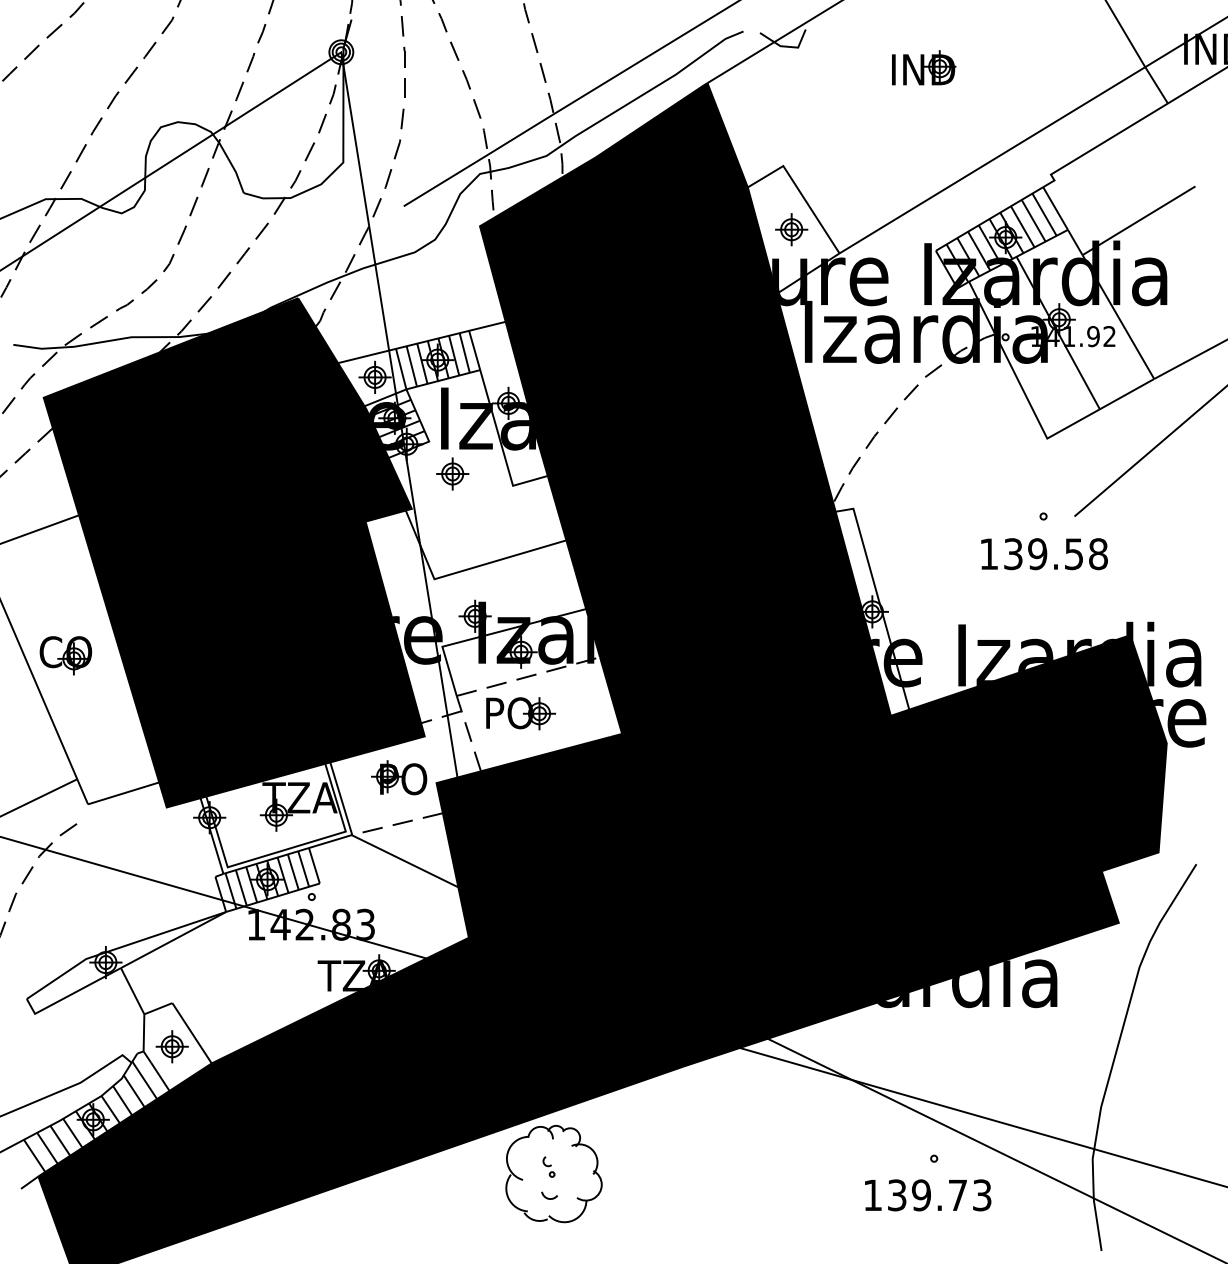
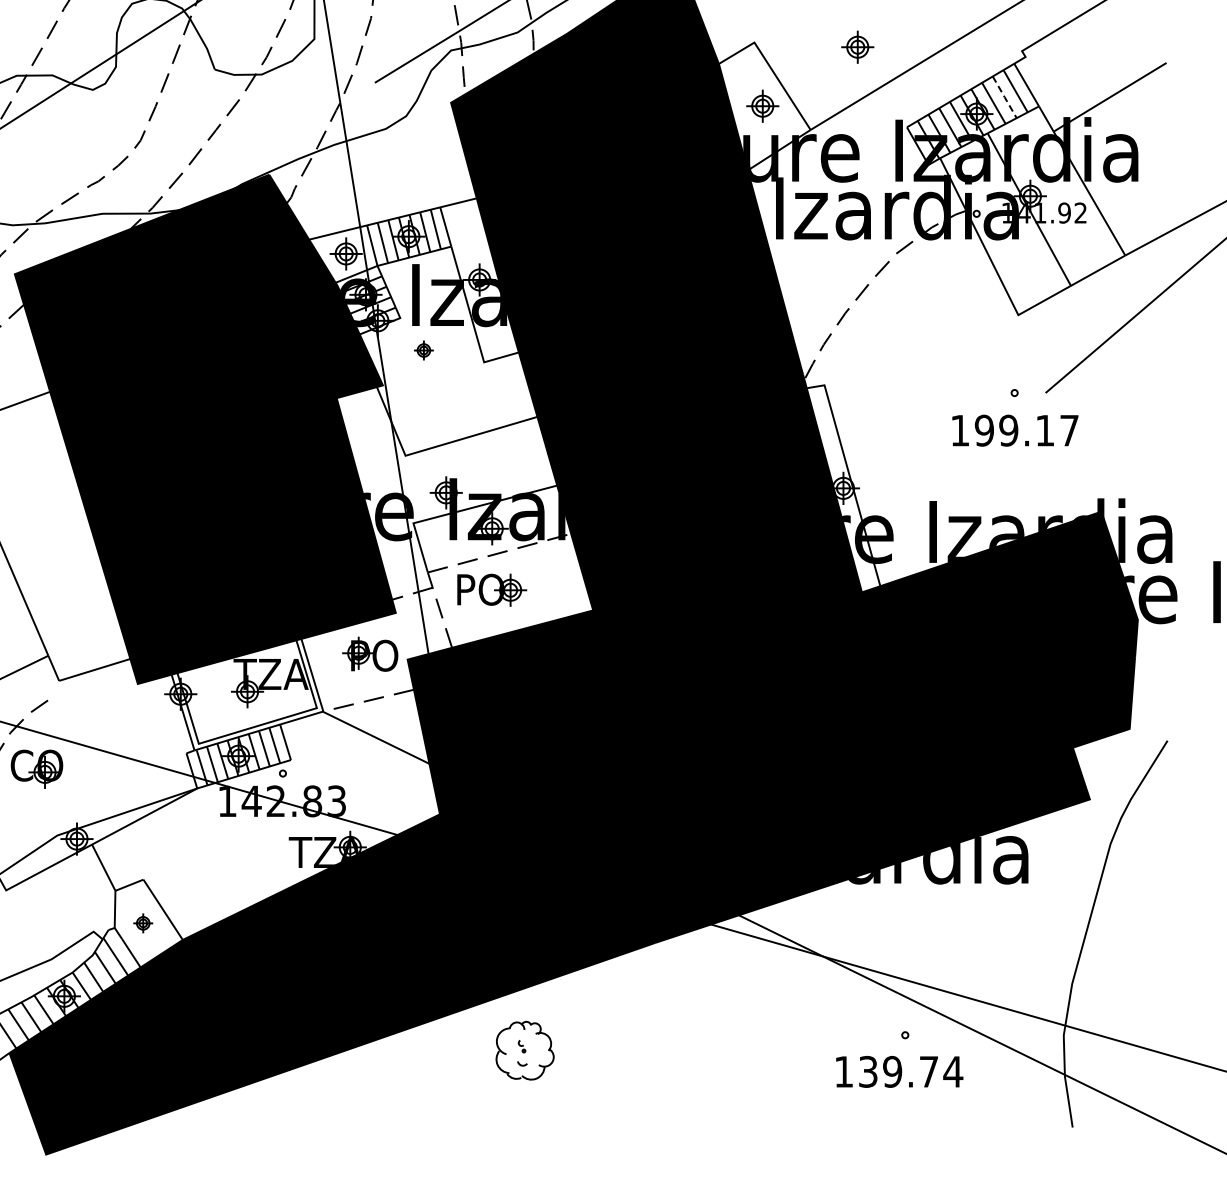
part: (886, 170) -> (857, 47), added
line: (1033, 220) -> (1004, 97), solid -> dashed
part: (452, 473) -> (423, 350), size x0.6
text: (1055, 554) -> (1026, 431), 139.58 -> 199.17
part: (65, 655) -> (36, 769), moved
part: (171, 1046) -> (142, 923), size x0.6
part: (553, 1174) -> (524, 1051), size x0.6
text: (982, 1195) -> (953, 1072), 139.73 -> 139.74

